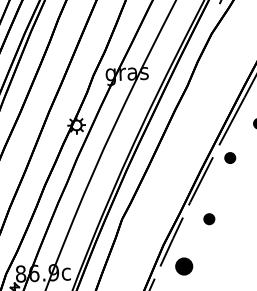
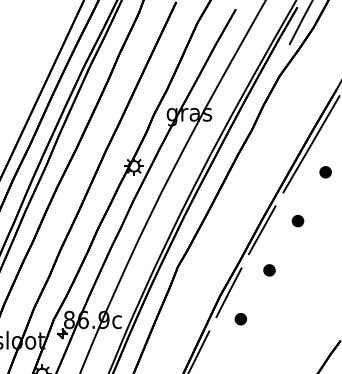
part: (229, 157) -> (297, 220), moved
part: (183, 267) -> (240, 319), size x0.62

